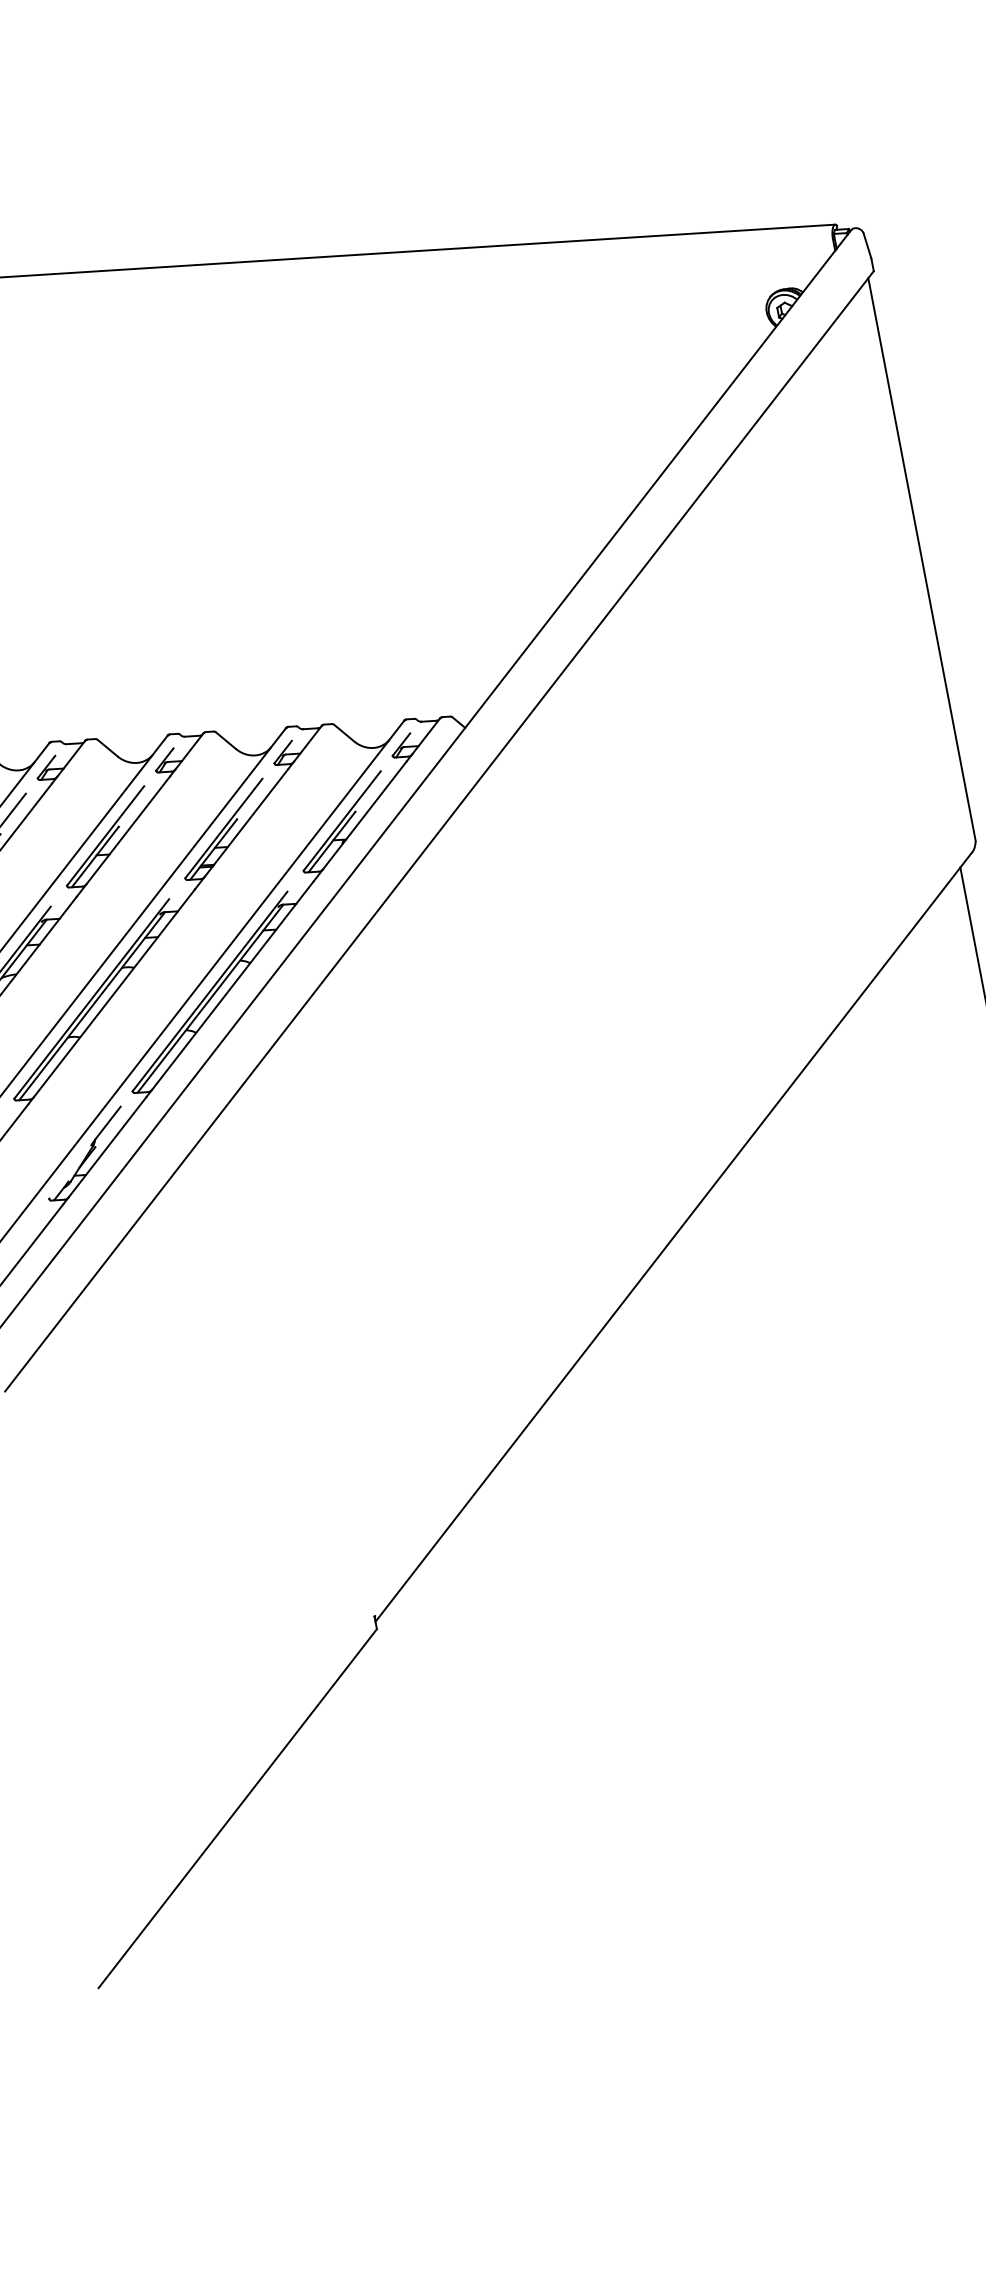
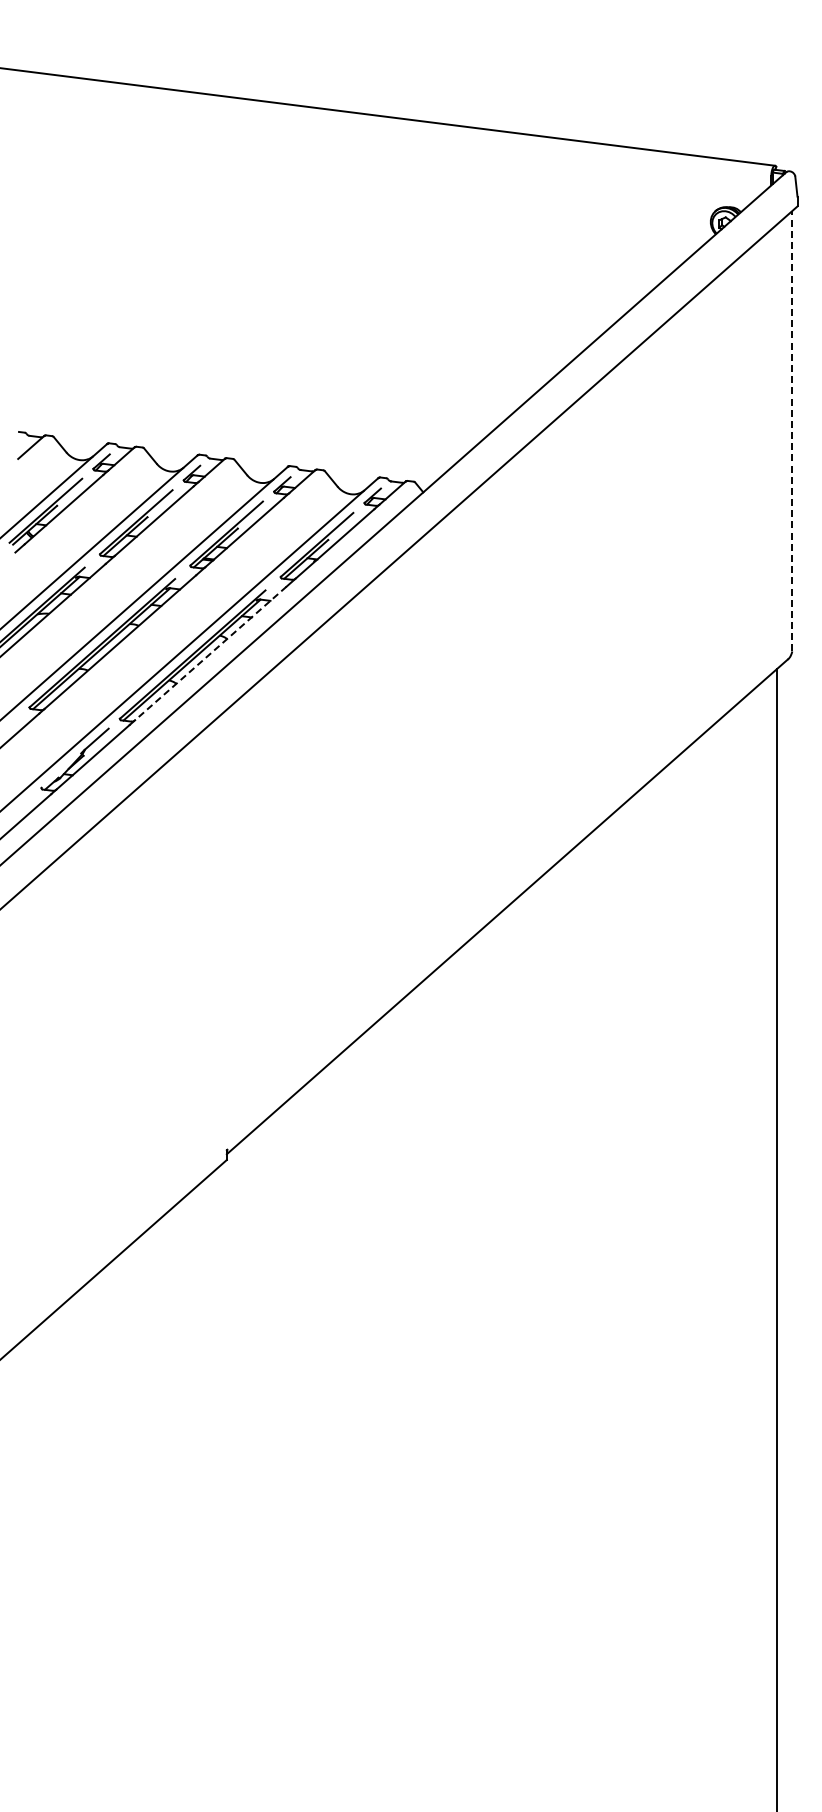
line: (922, 558) -> (792, 430), solid -> dashed
line: (232, 985) -> (210, 653), solid -> dashed

